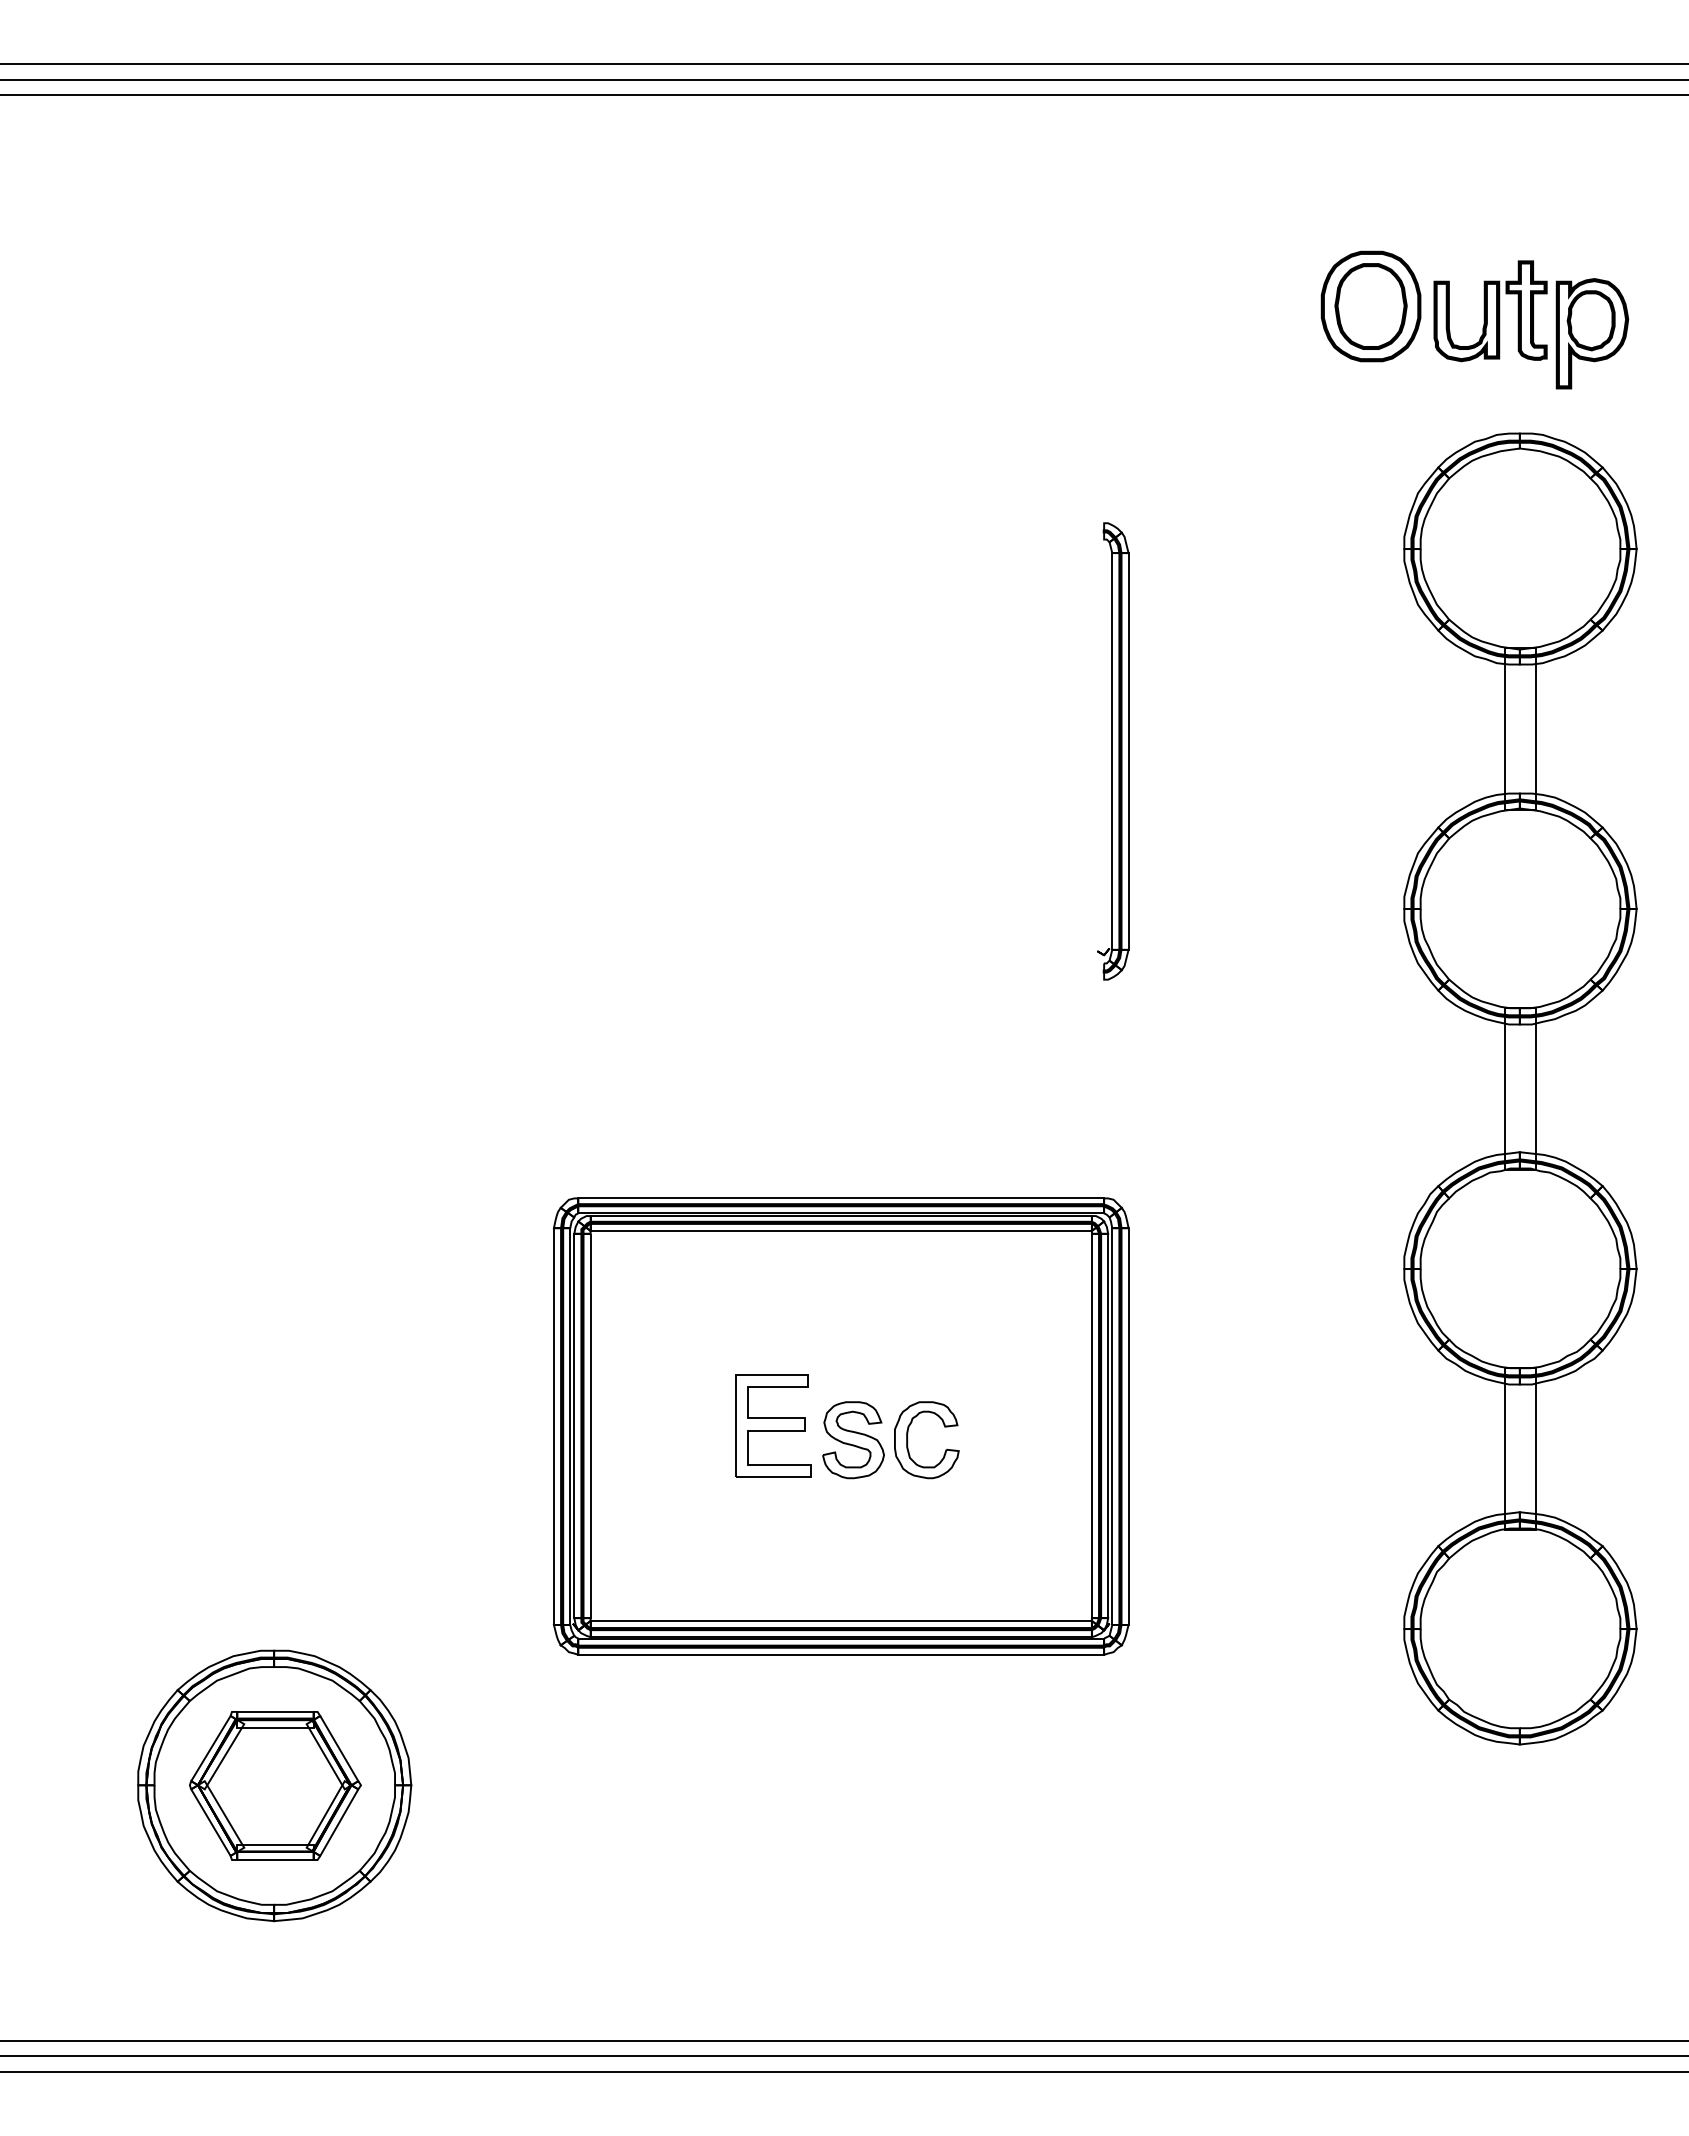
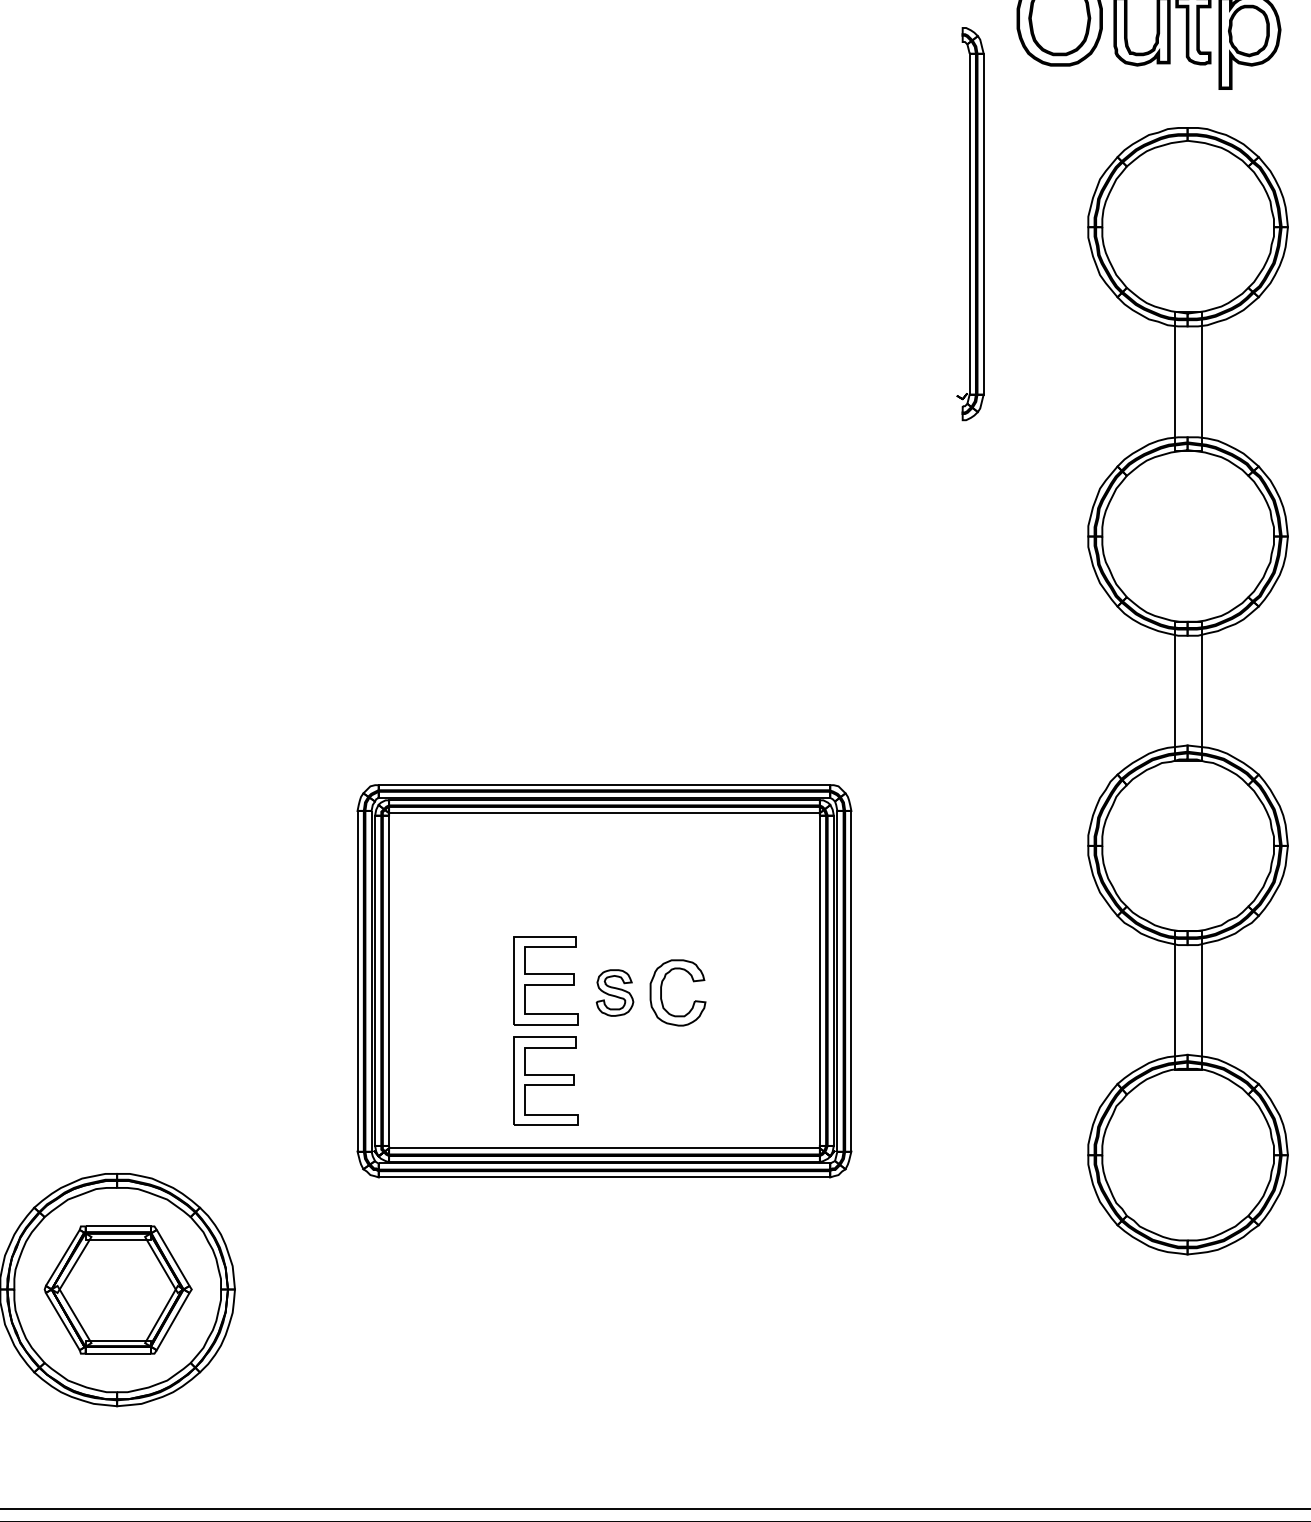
part: (1113, 751) -> (970, 224), moved
part: (853, 1440) -> (614, 993), size x0.7
part: (773, 1542) -> (546, 1080), added

